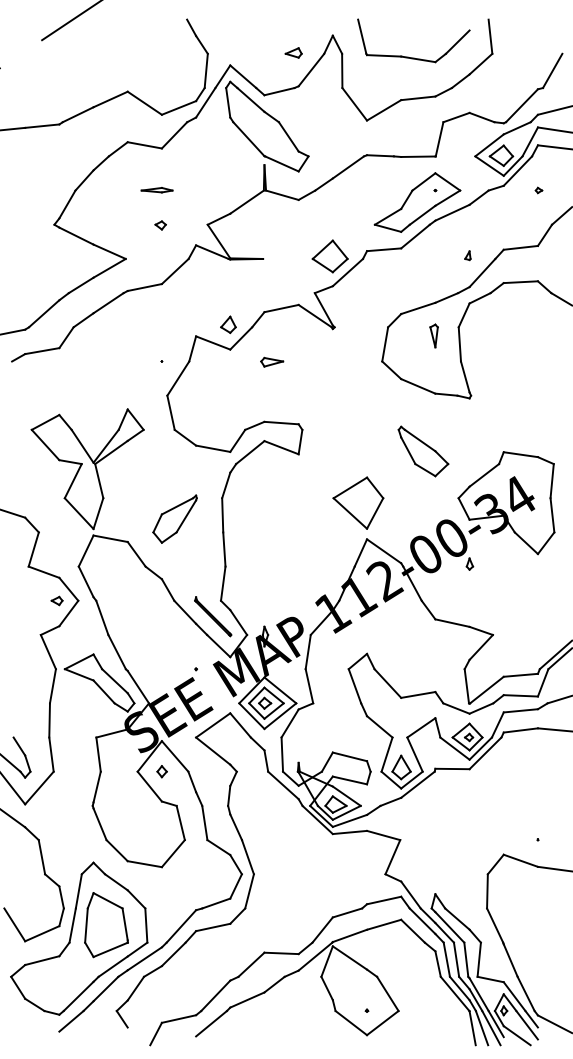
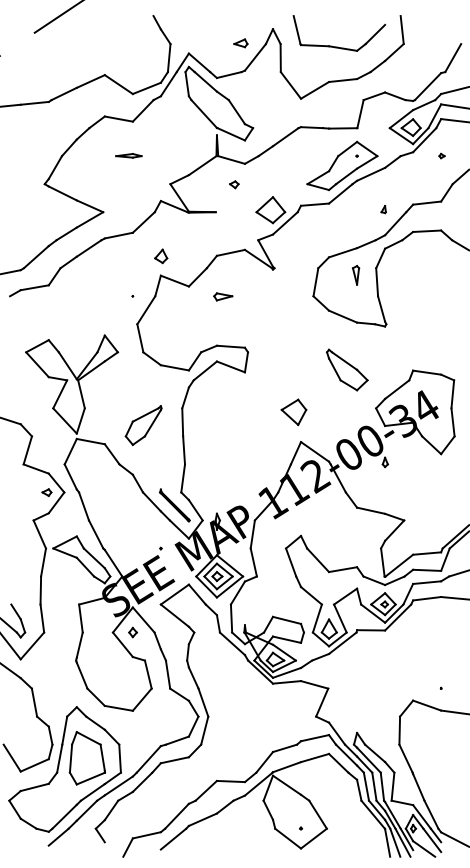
part: (160, 225) -> (234, 184), moved
part: (228, 324) -> (161, 256), moved
part: (358, 502) -> (294, 411), size x0.6

